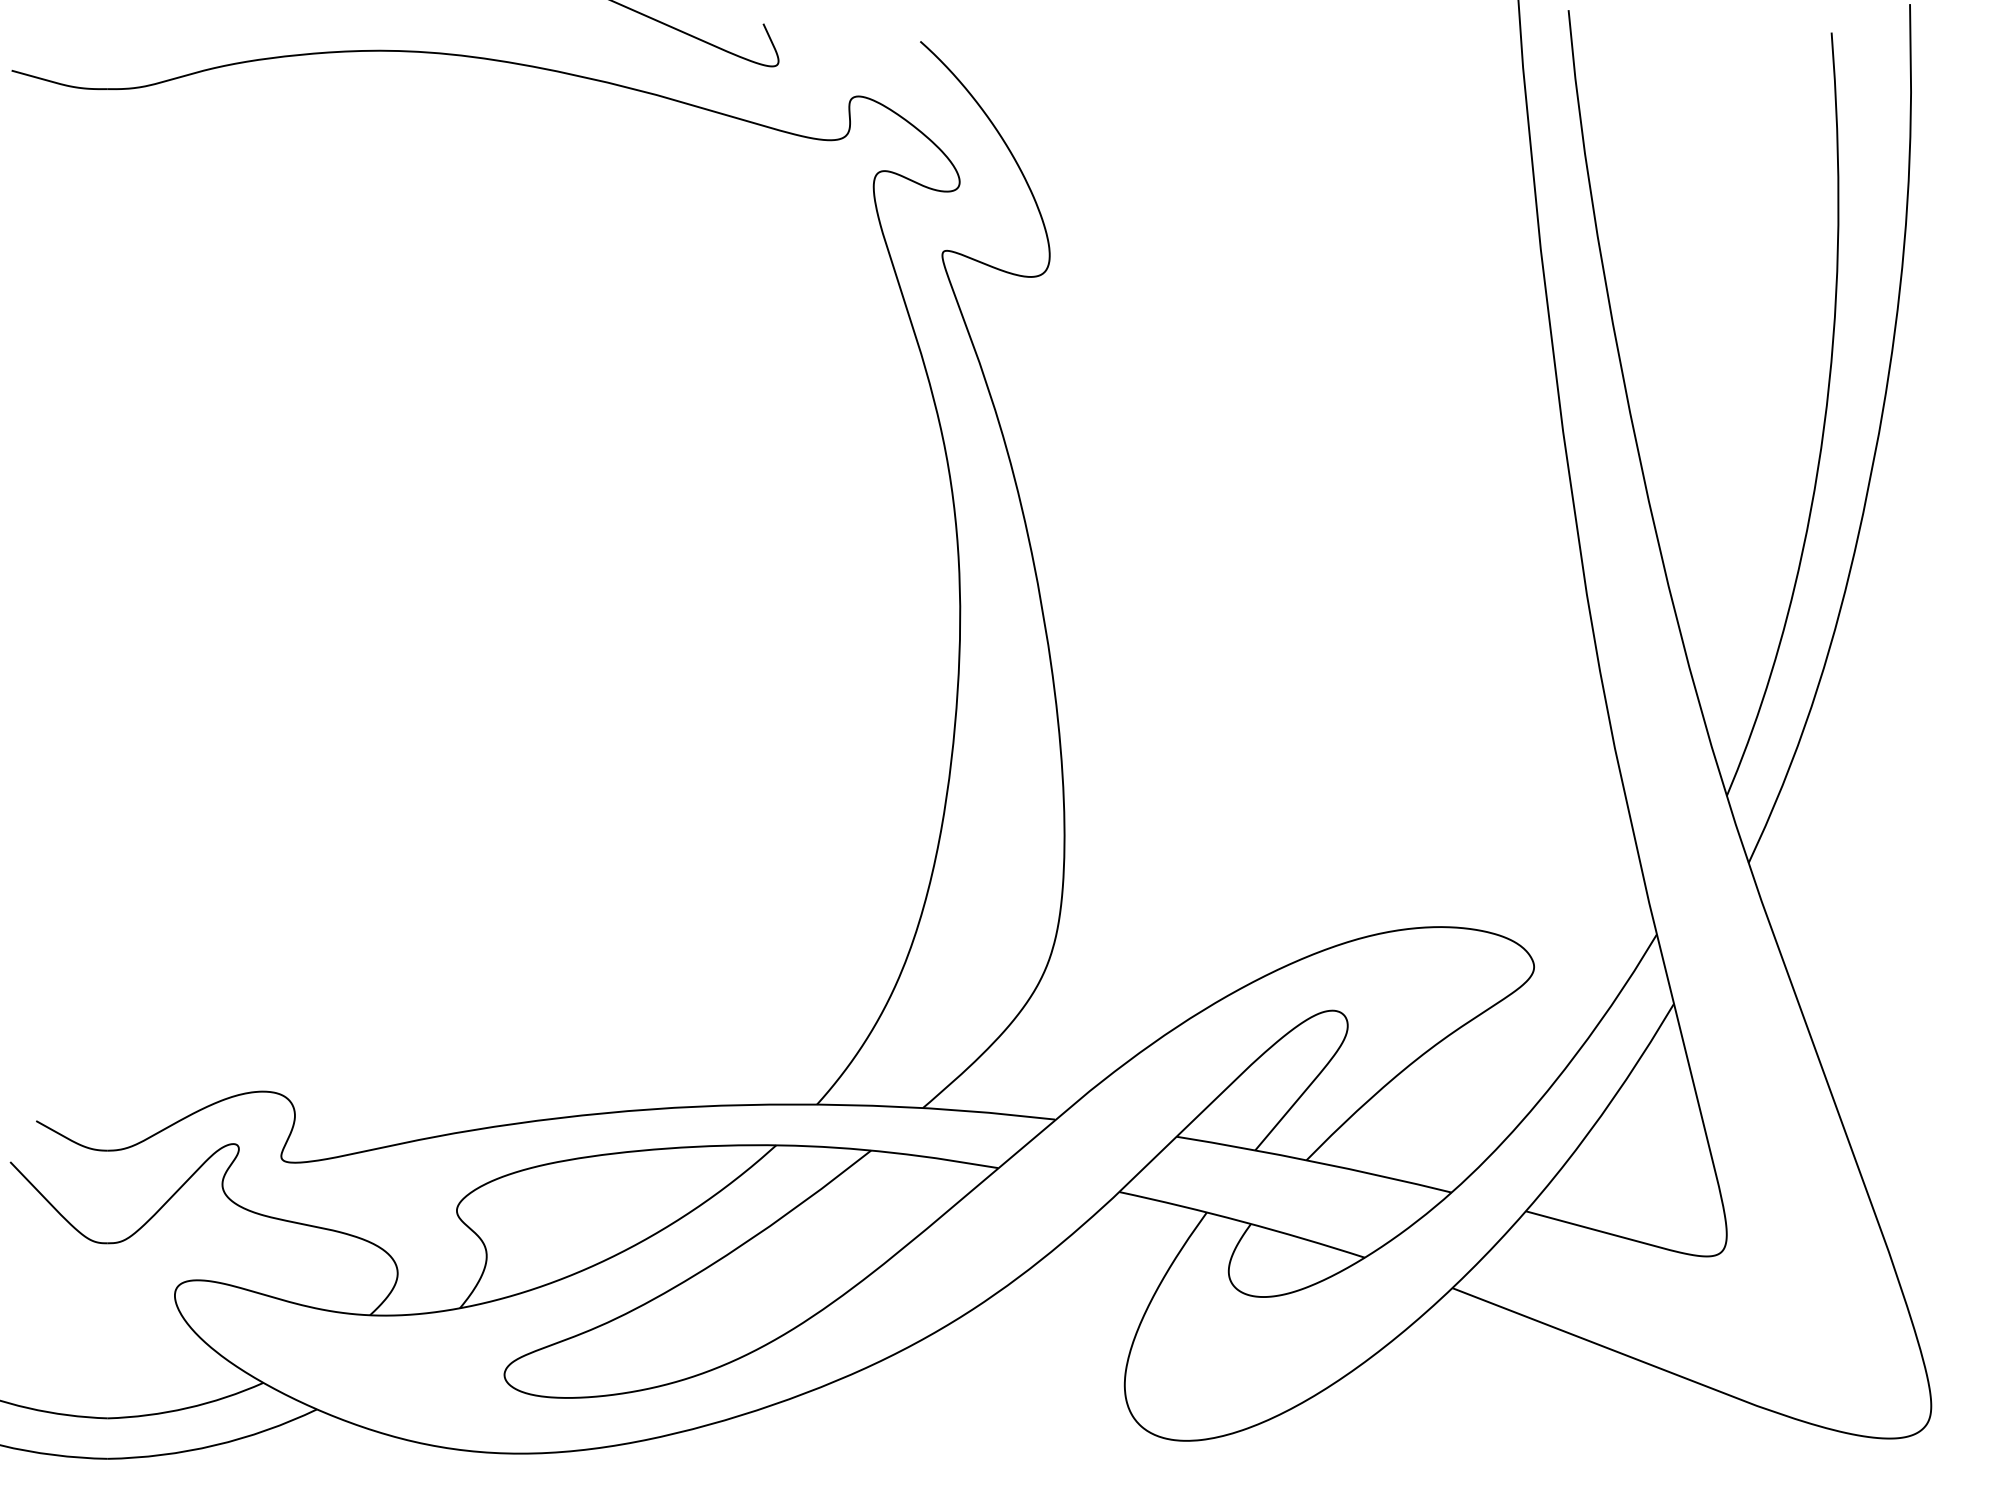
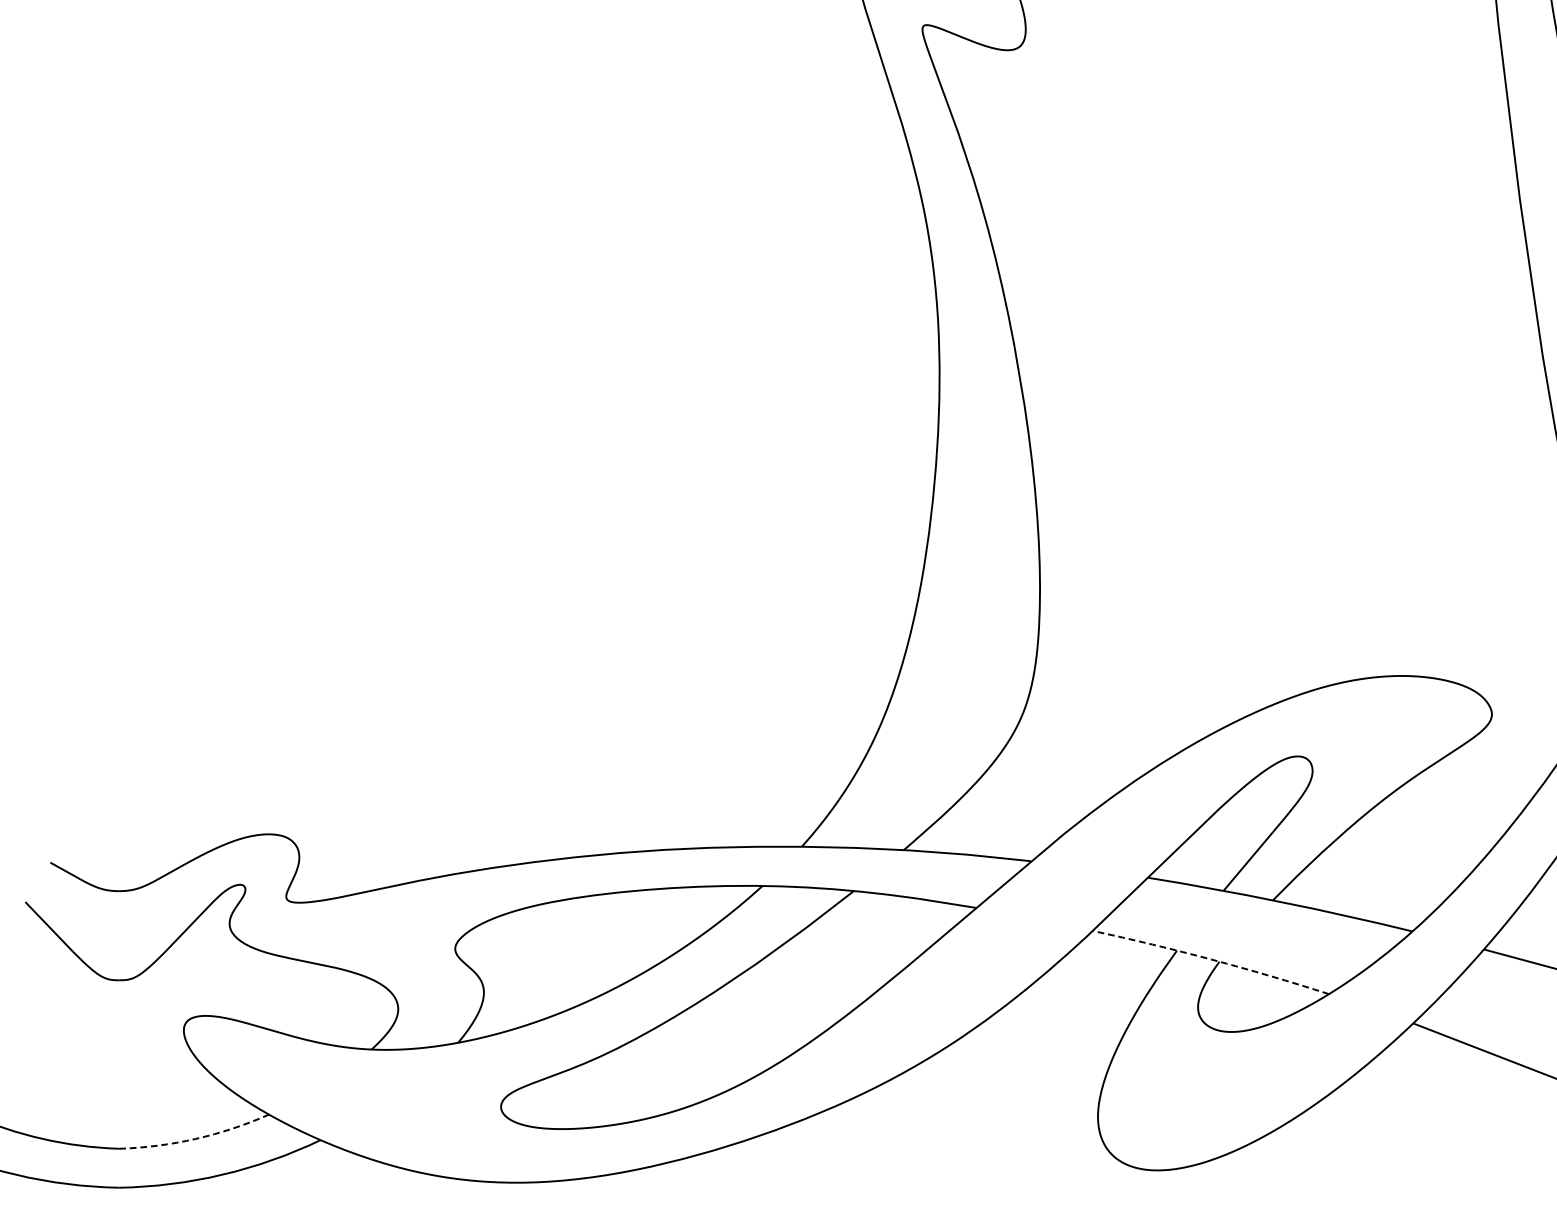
arc: (1242, 1221) -> (1211, 959), solid -> dashed
arc: (187, 1408) -> (195, 1139), solid -> dashed

